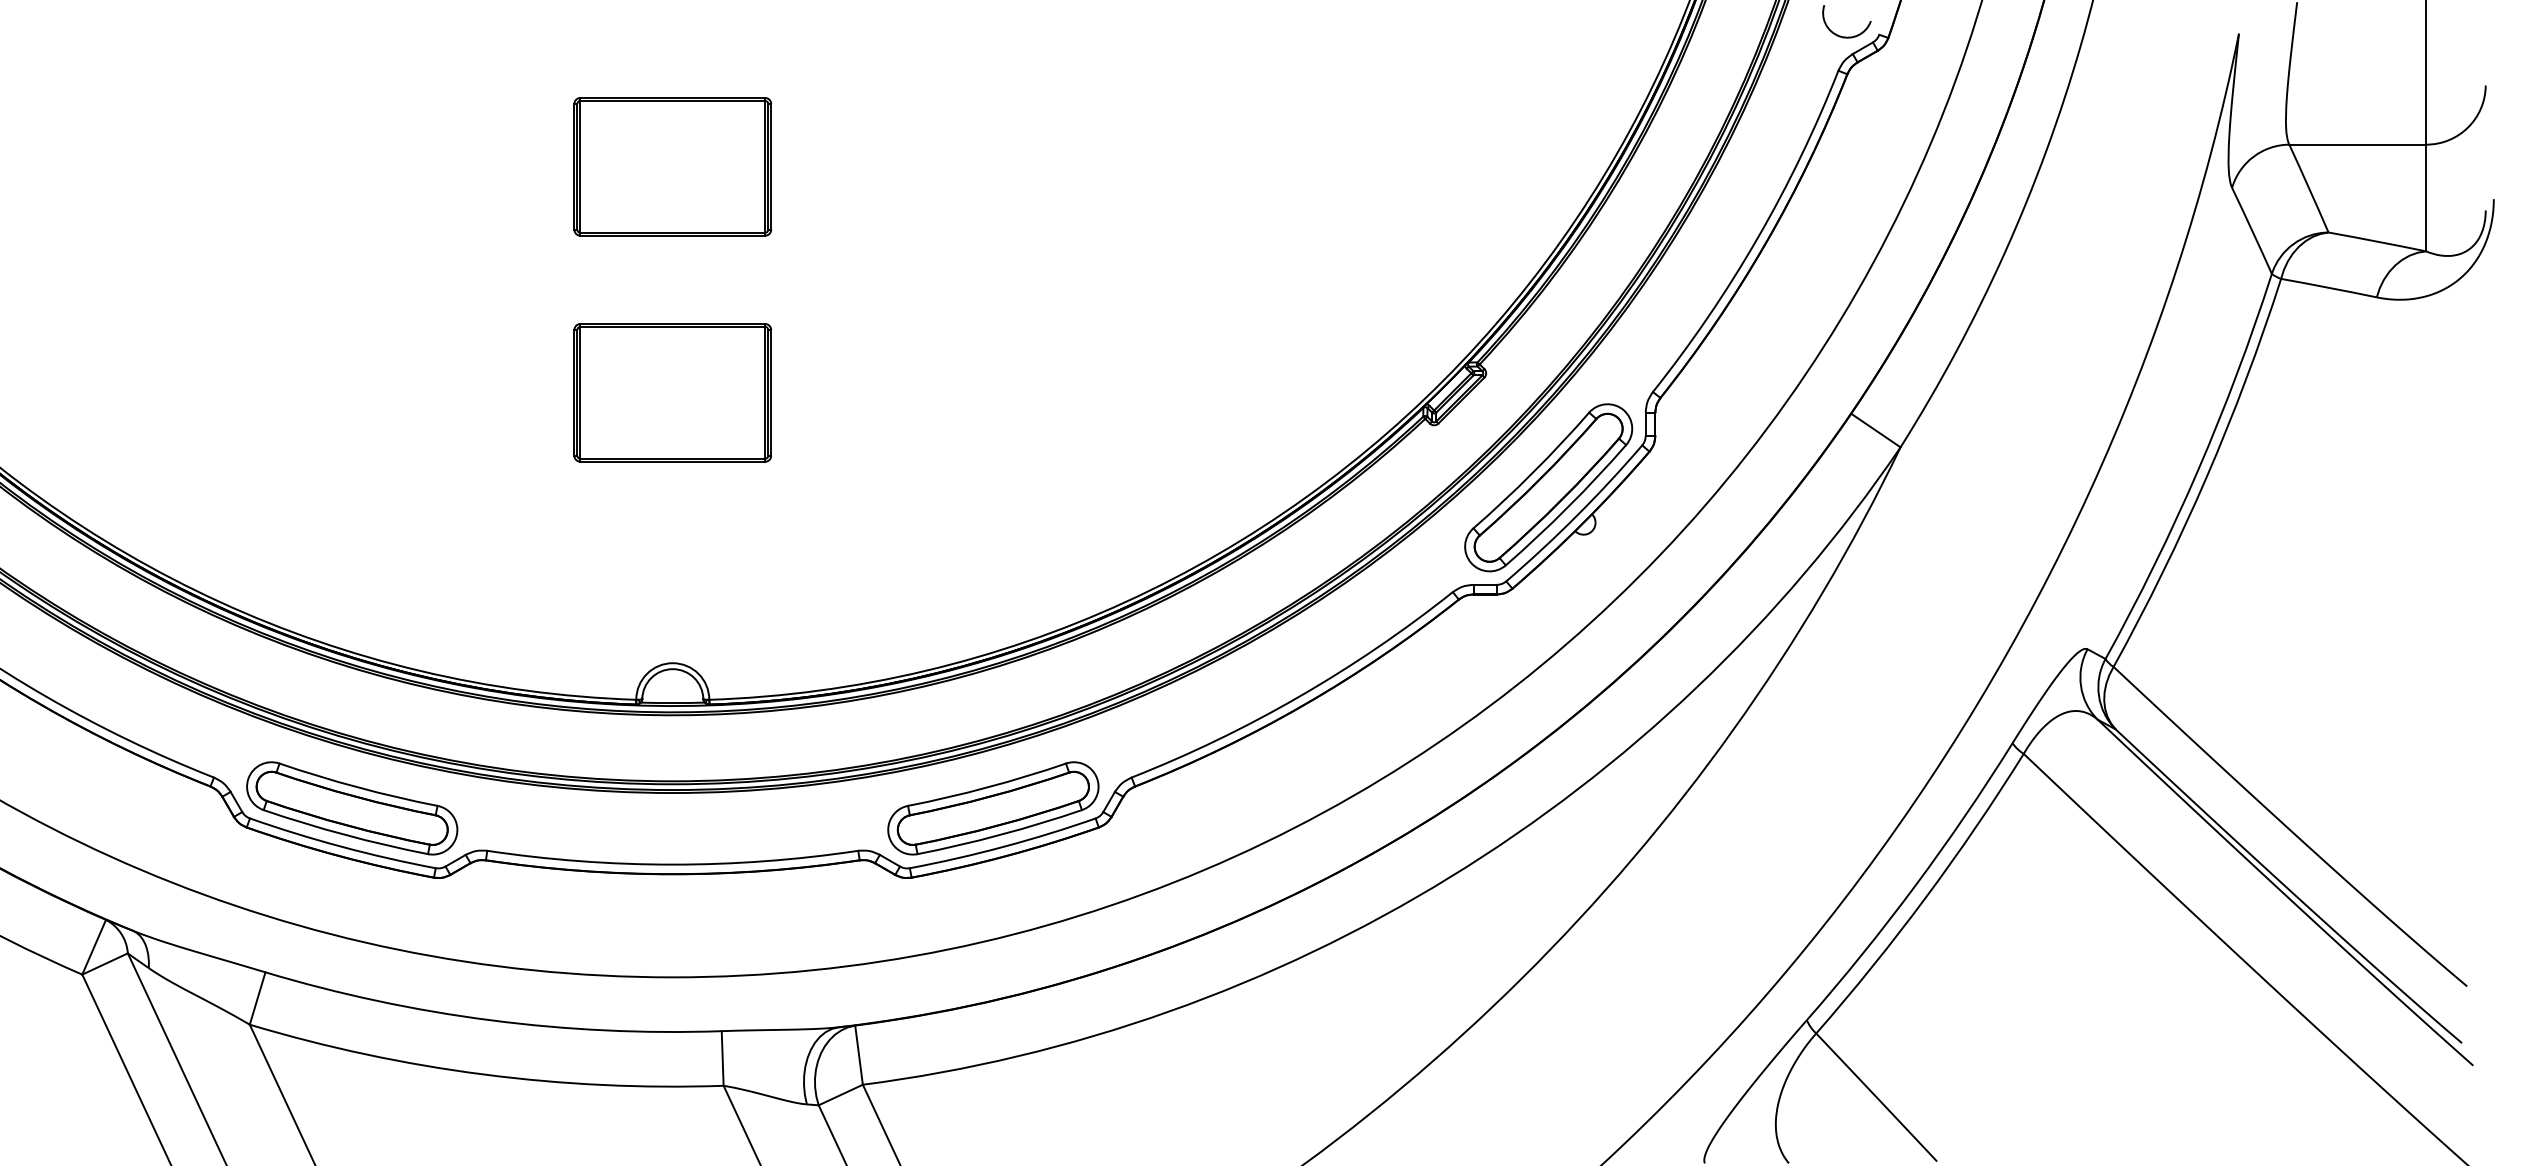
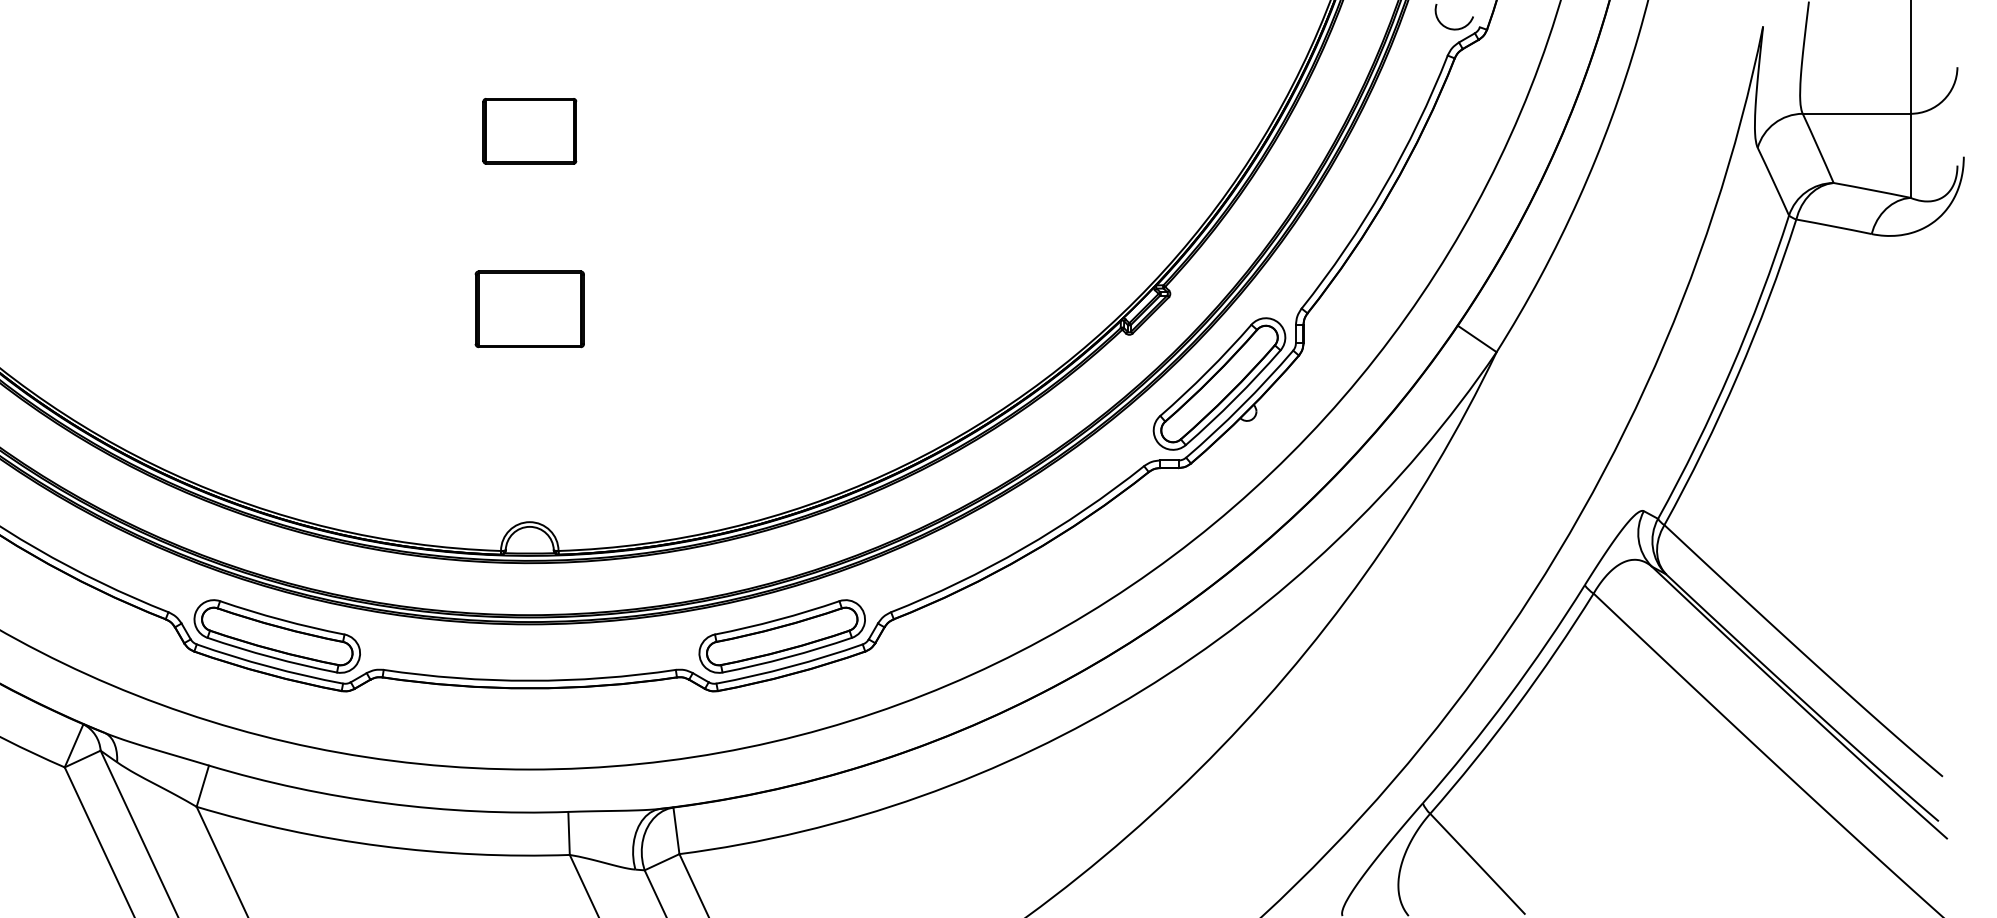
part: (672, 166) -> (529, 131), size x0.6
part: (672, 392) -> (529, 308), size x0.7

